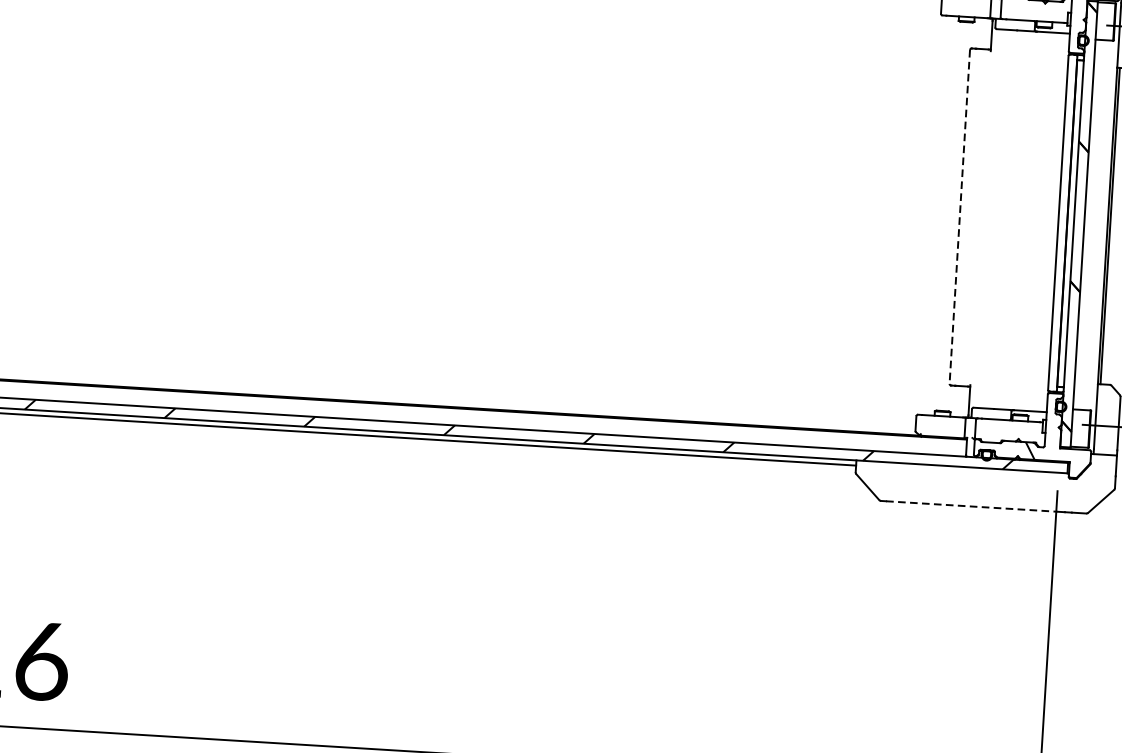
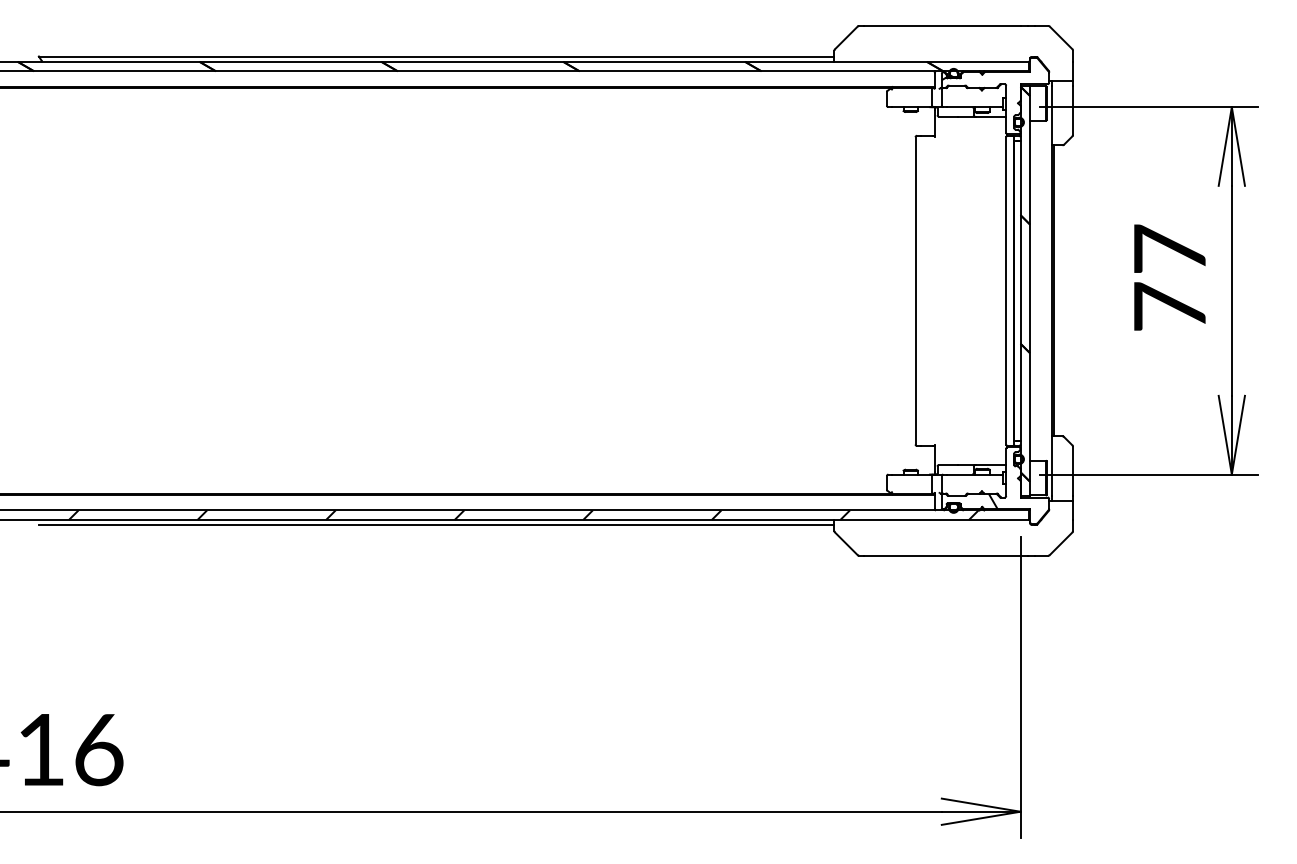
line: (959, 216) -> (915, 290), dashed -> solid
line: (971, 506) -> (942, 555), dashed -> solid

